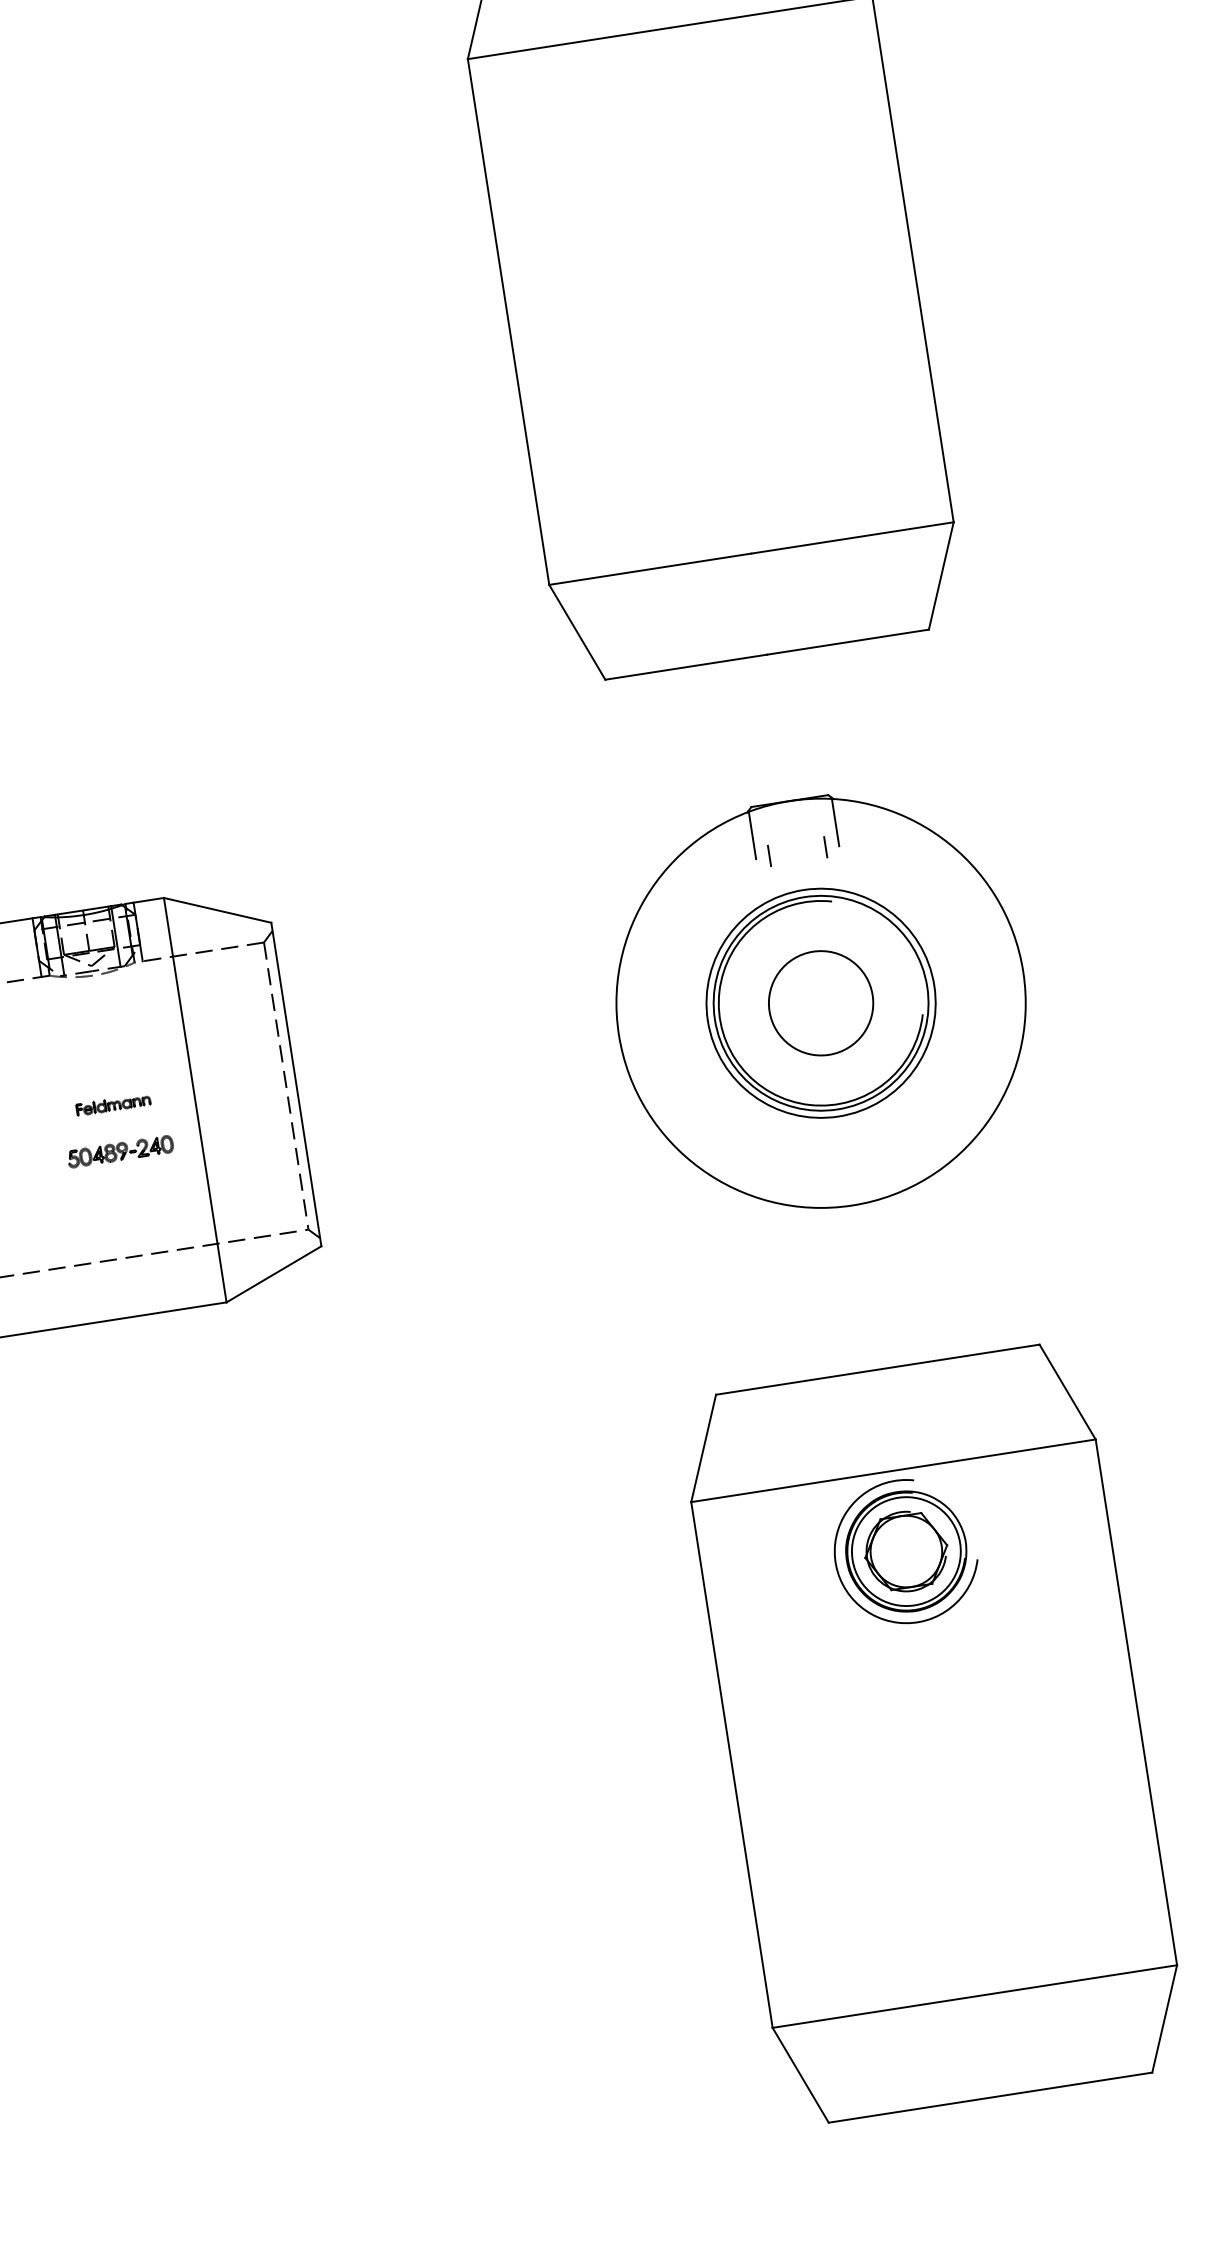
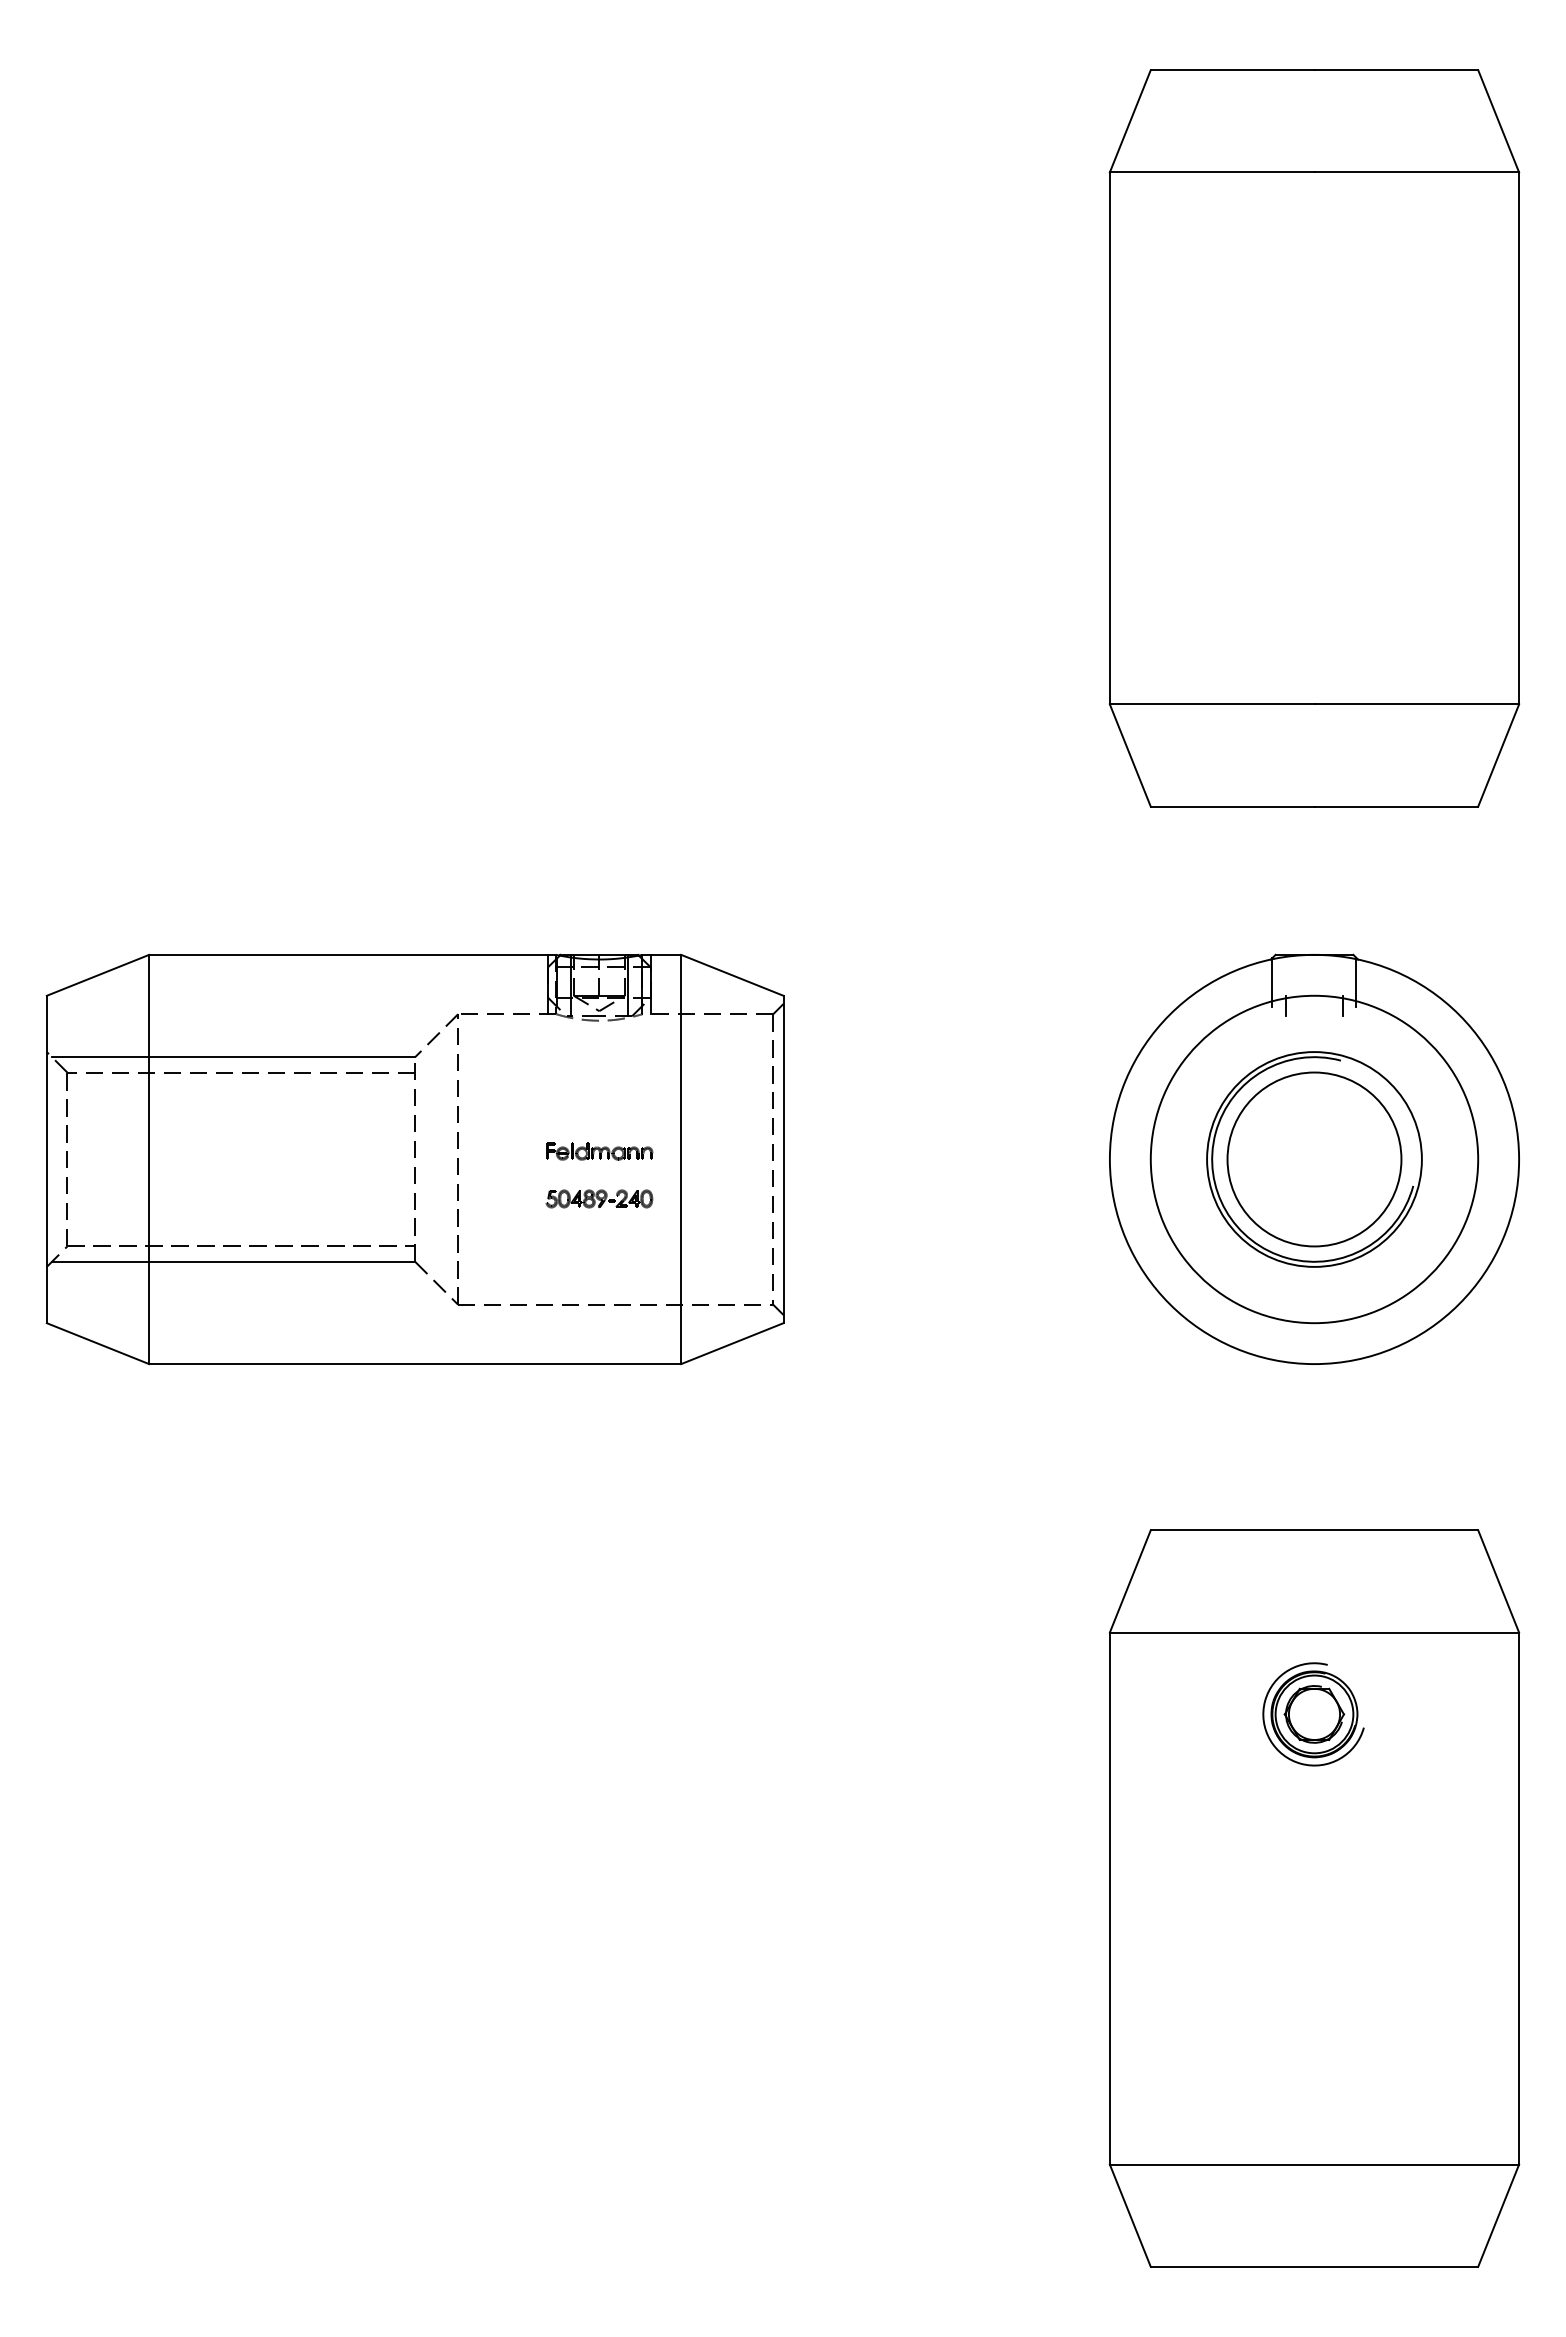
circle: (821, 1003) -> (1314, 1159), size x1.43
circle: (821, 1003) -> (1314, 1159), size x1.67
part: (113, 1104) -> (599, 1151), size x1.43
part: (905, 1551) -> (1313, 1714), size x0.71

